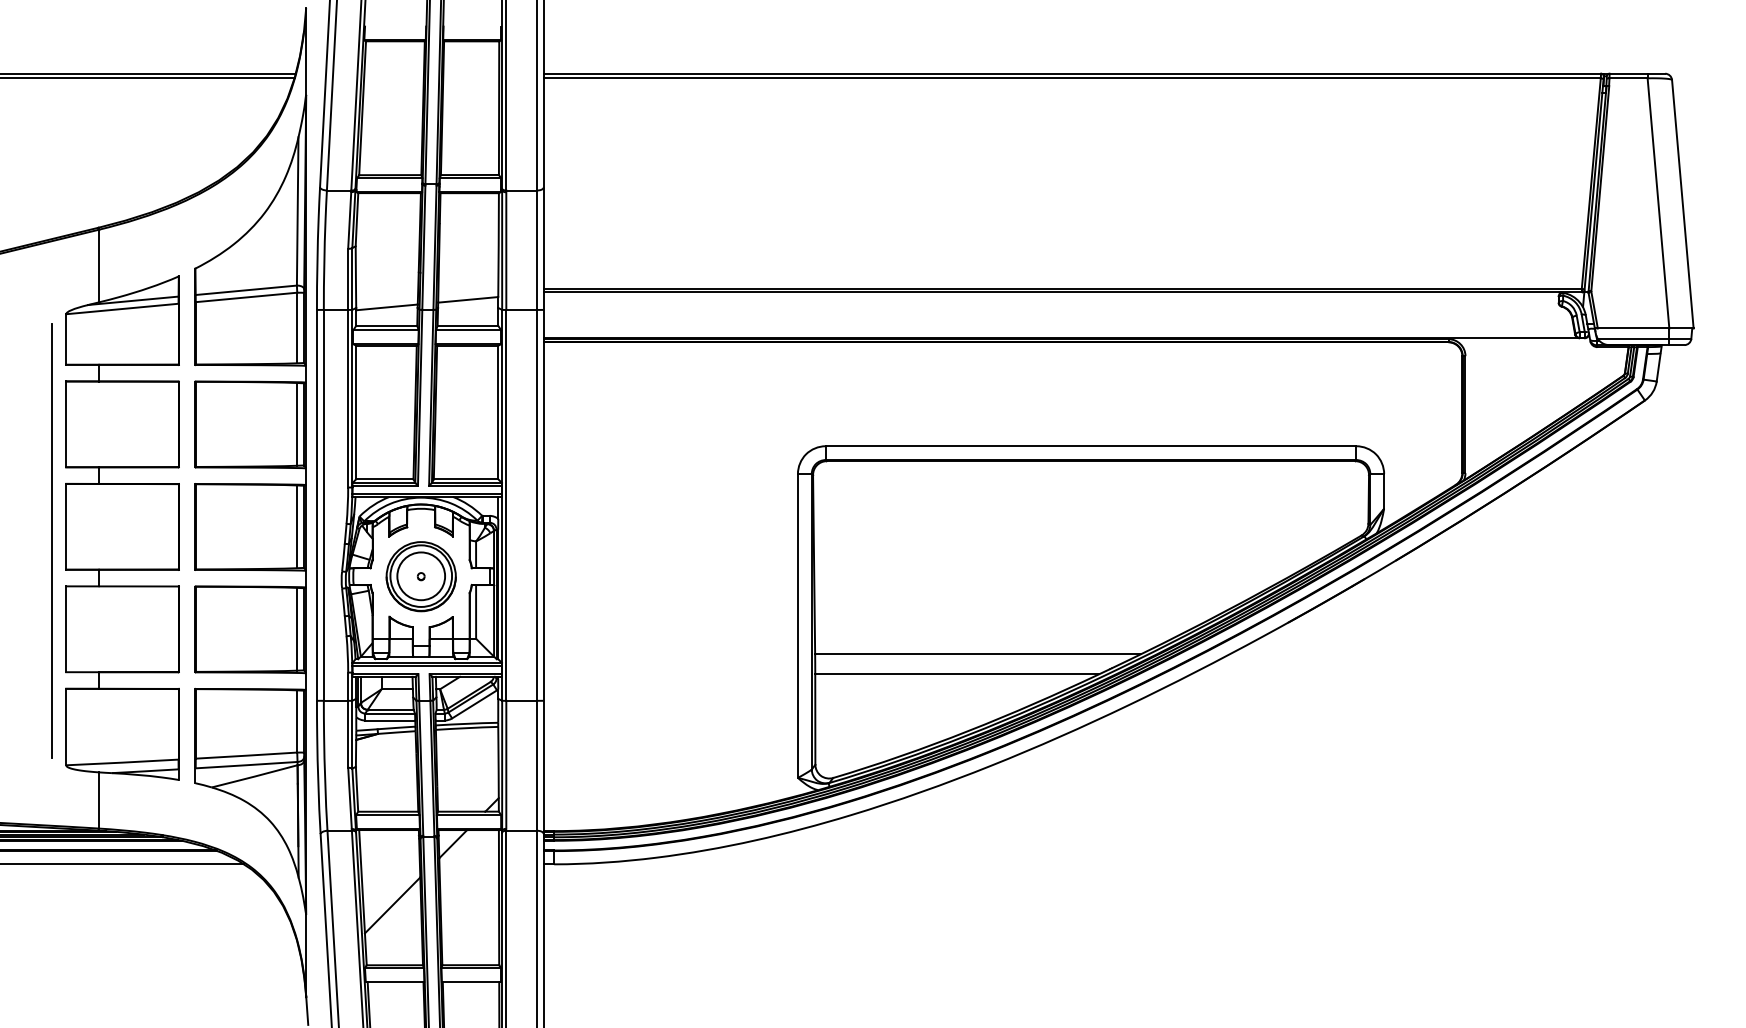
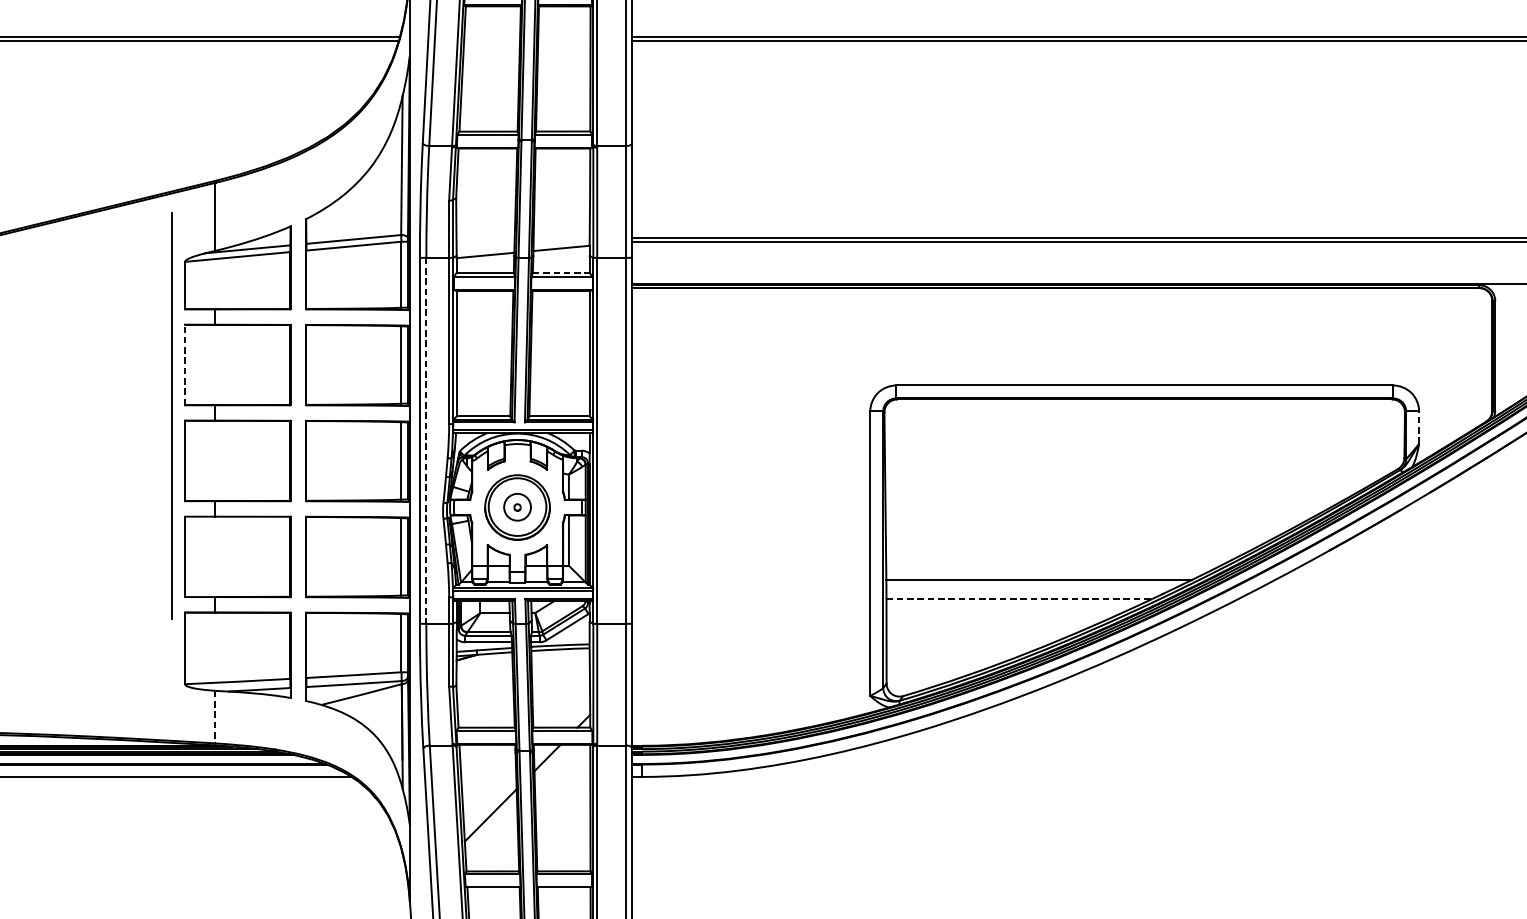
line: (468, 325) -> (561, 272), solid -> dashed
line: (66, 424) -> (185, 365), solid -> dashed
line: (1384, 490) -> (1419, 426), solid -> dashed
line: (323, 505) -> (426, 440), solid -> dashed
line: (51, 540) -> (171, 415), moved
circle: (421, 576) -> (517, 507), size x0.6
line: (957, 674) -> (1019, 599), solid -> dashed
line: (98, 800) -> (215, 717), solid -> dashed

